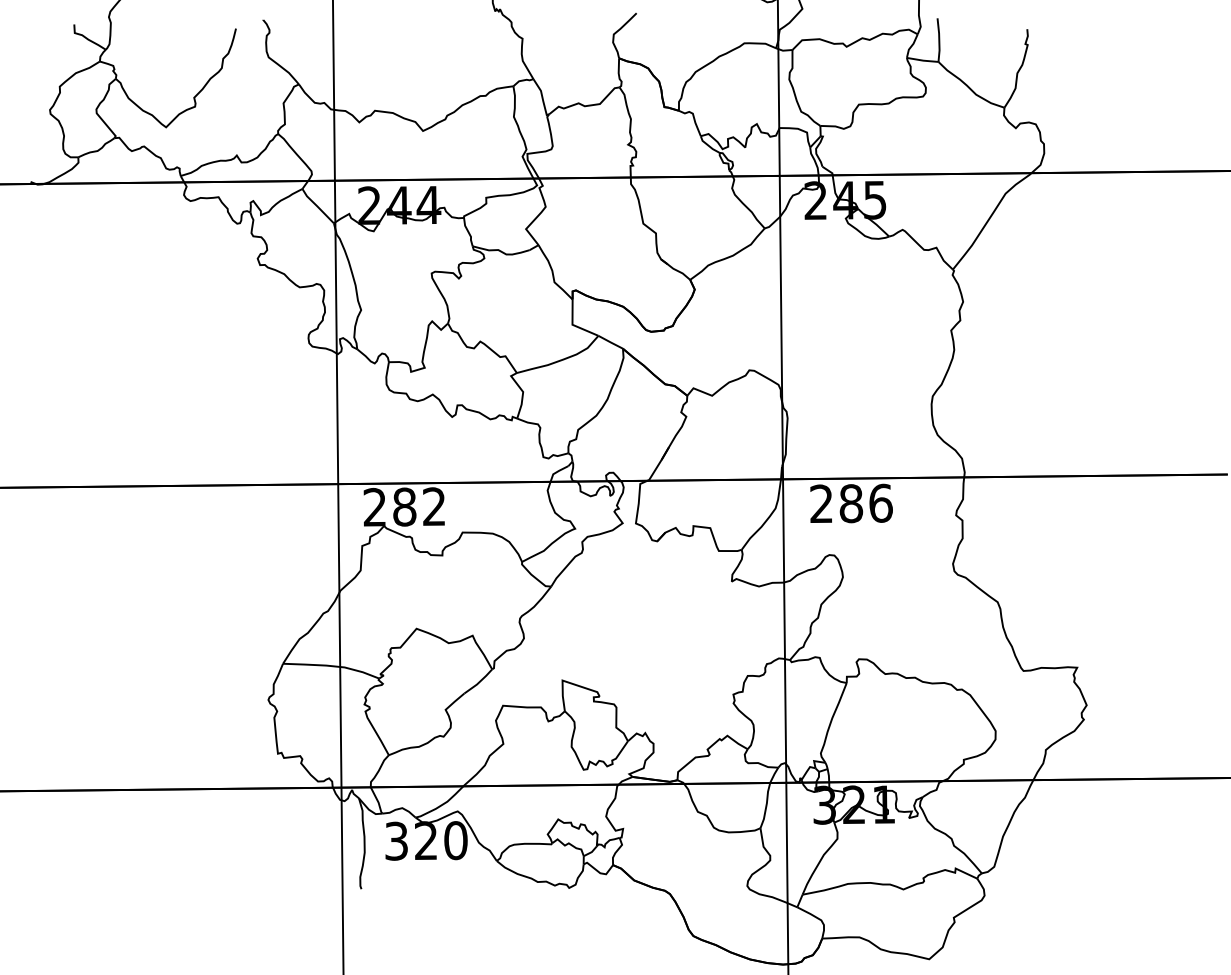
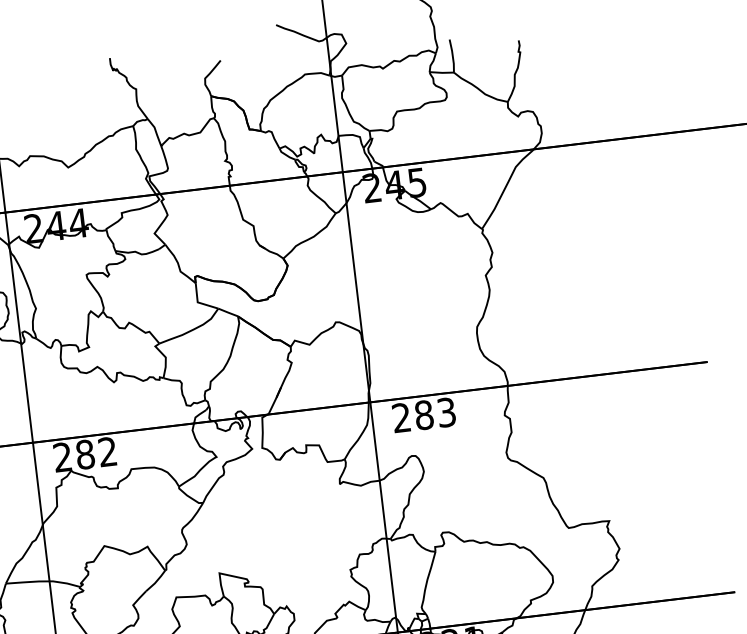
text: (880, 502) -> (446, 411), 286 -> 283

